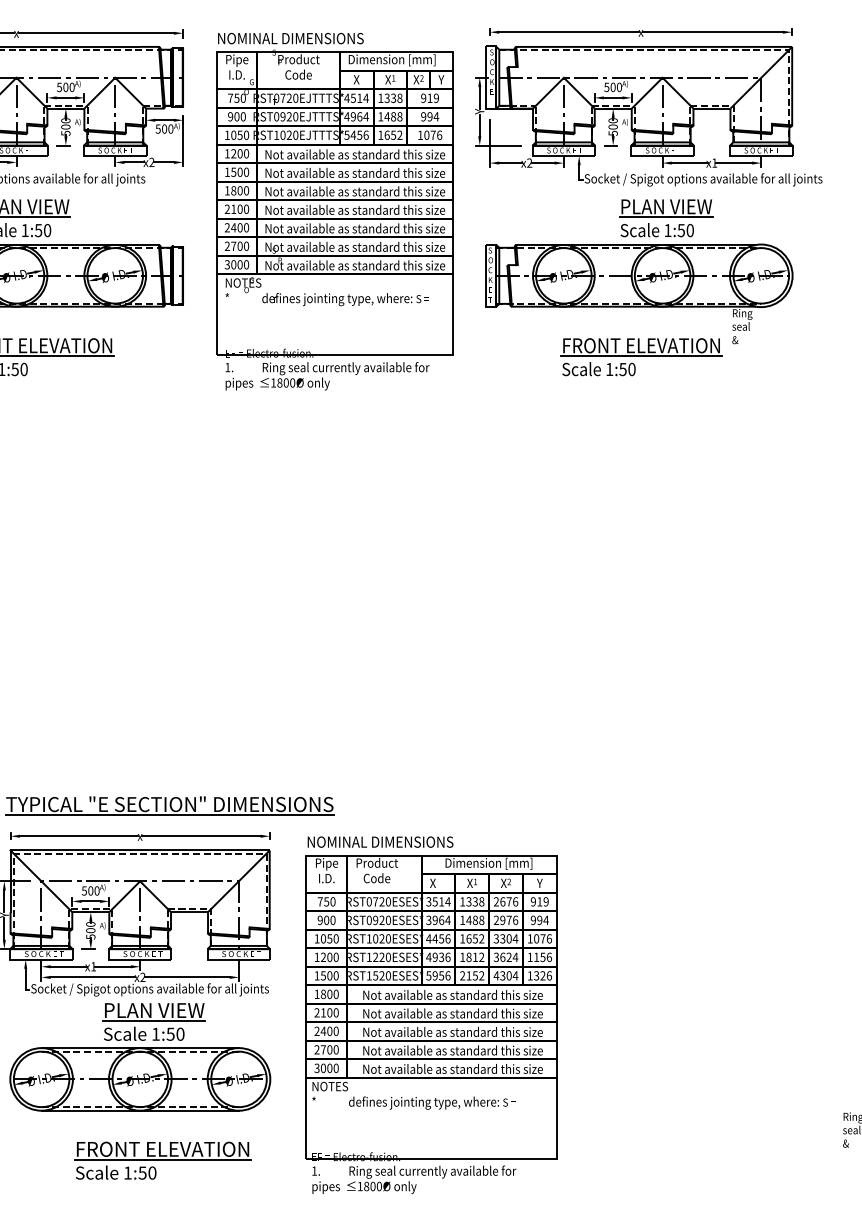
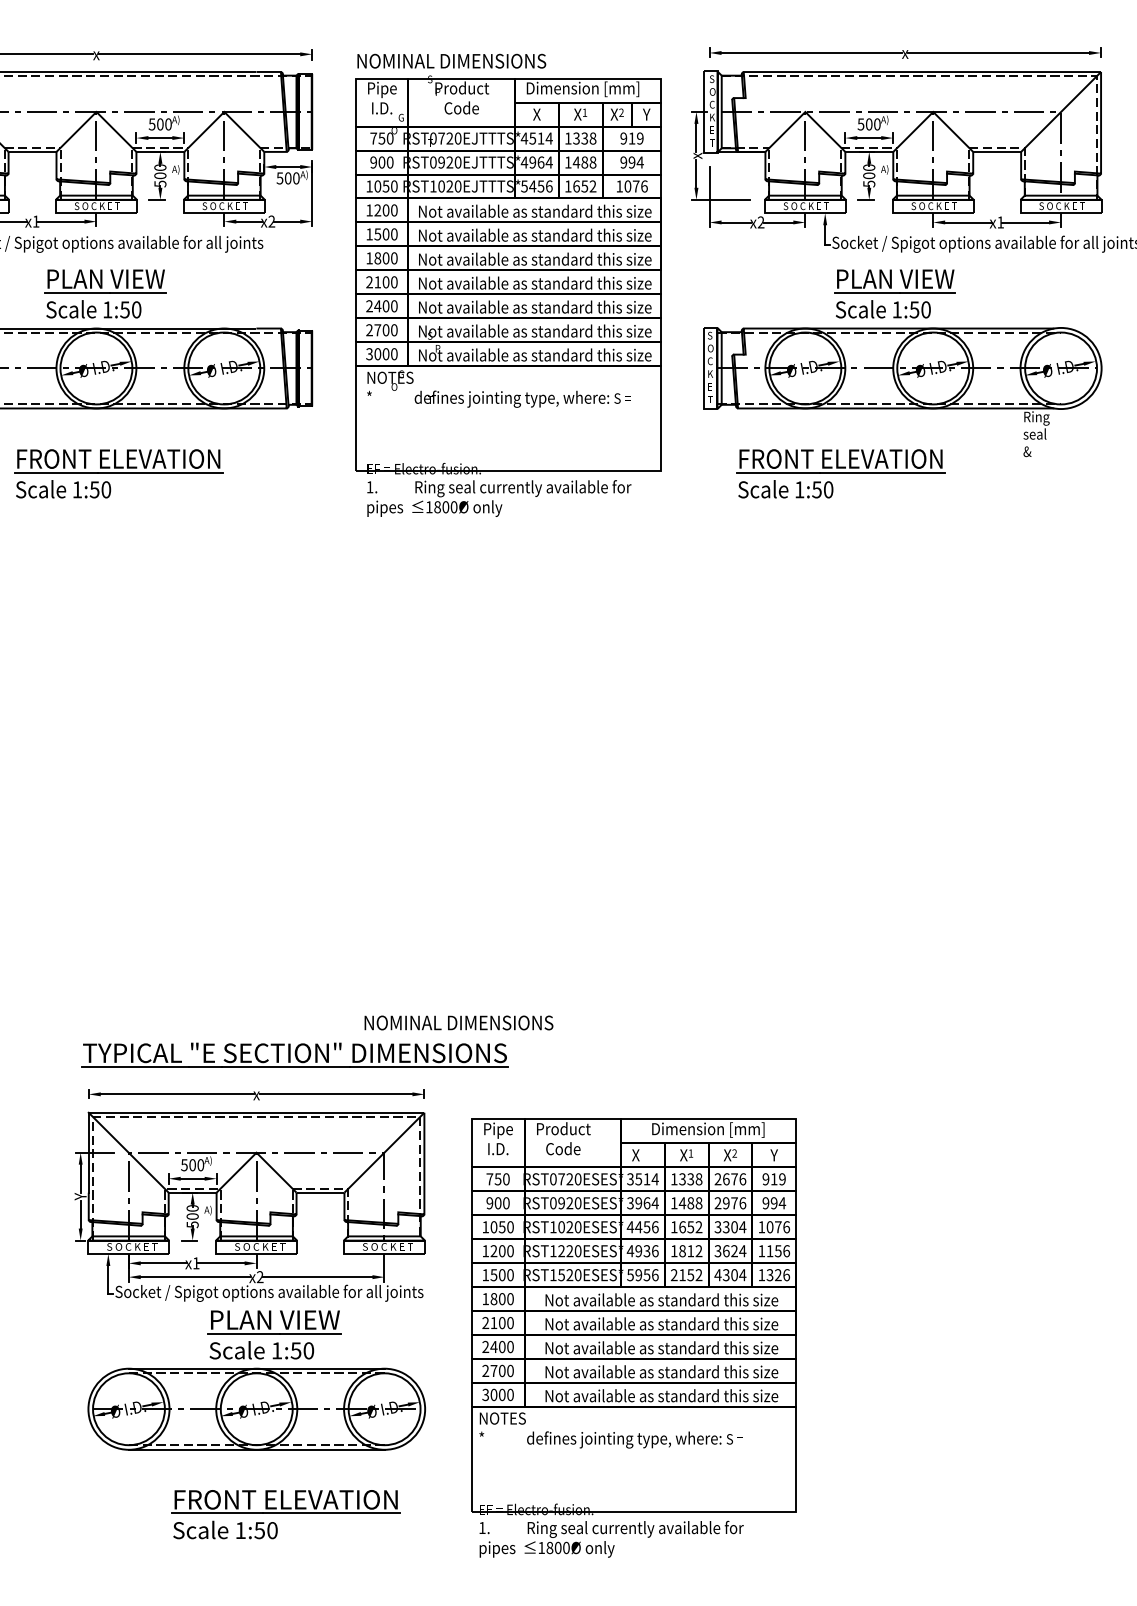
text: (479, 111) -> (696, 155), Y -> x
part: (665, 217) -> (894, 293), moved
part: (641, 356) -> (840, 473), moved
text: (380, 841) -> (458, 1022), moved

